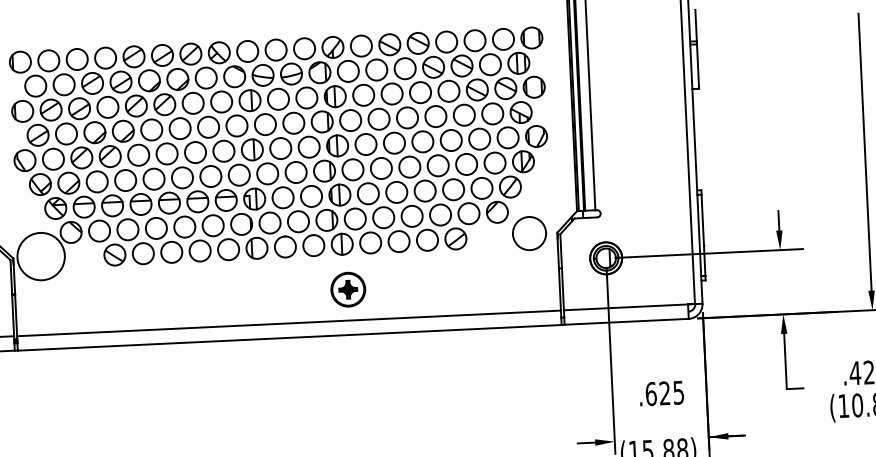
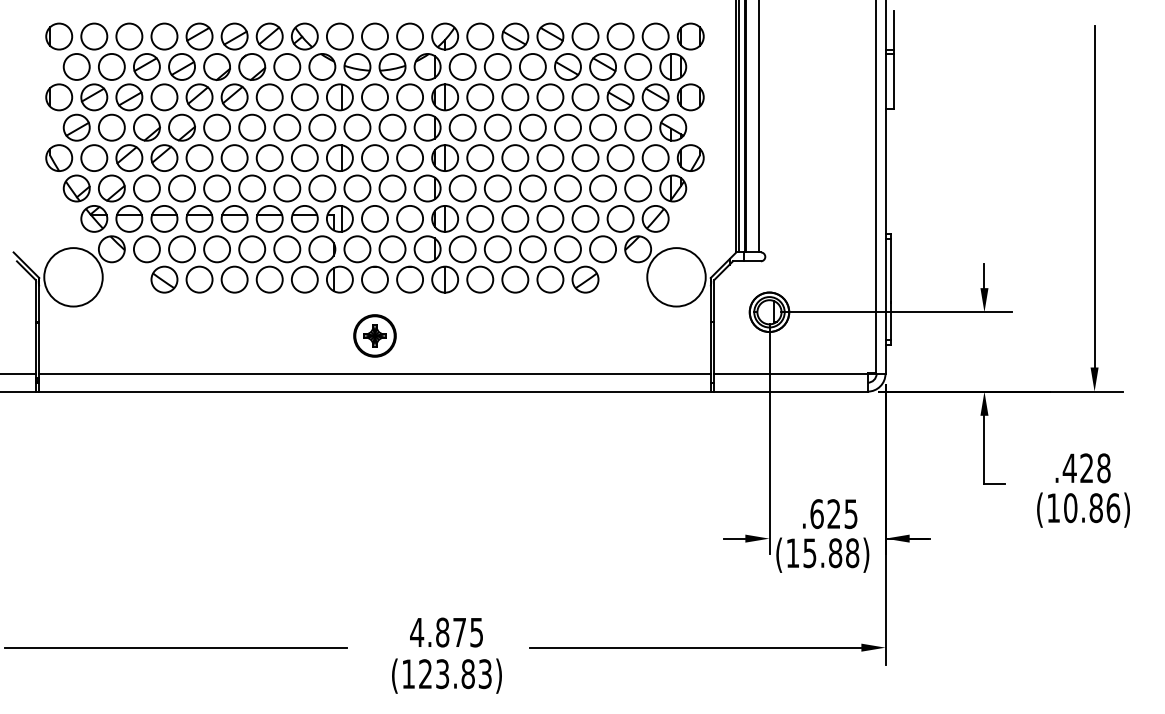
circle: (529, 233) -> (676, 277), size x1.43
part: (347, 289) -> (374, 335), moved
text: (662, 393) -> (830, 513), moved

